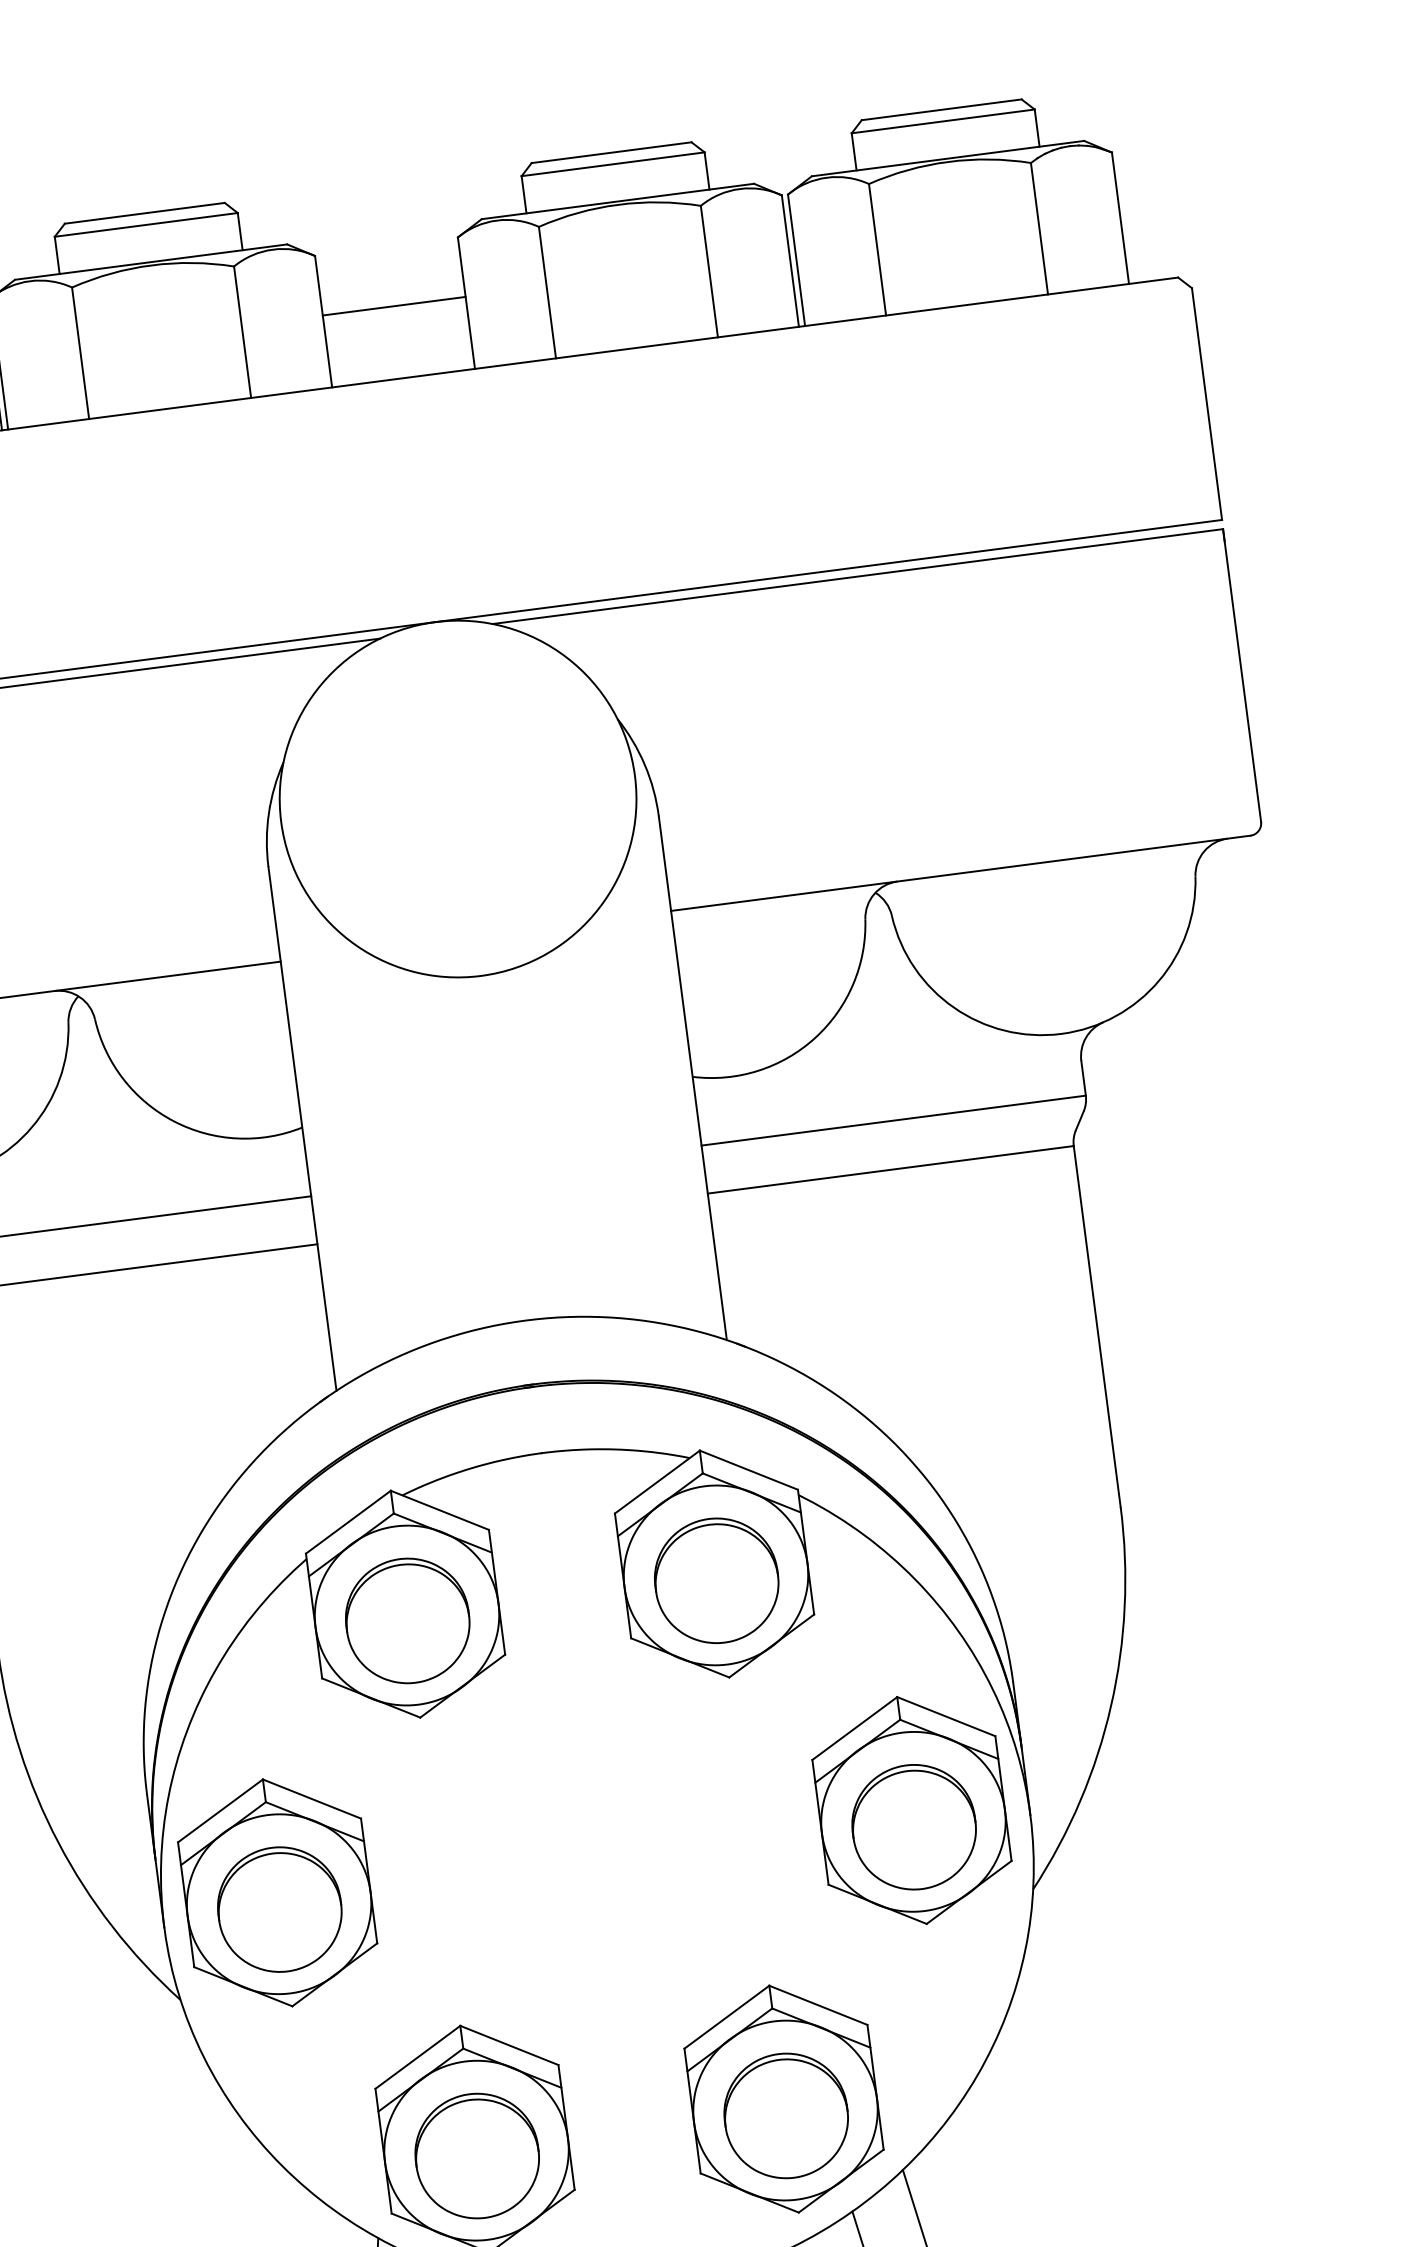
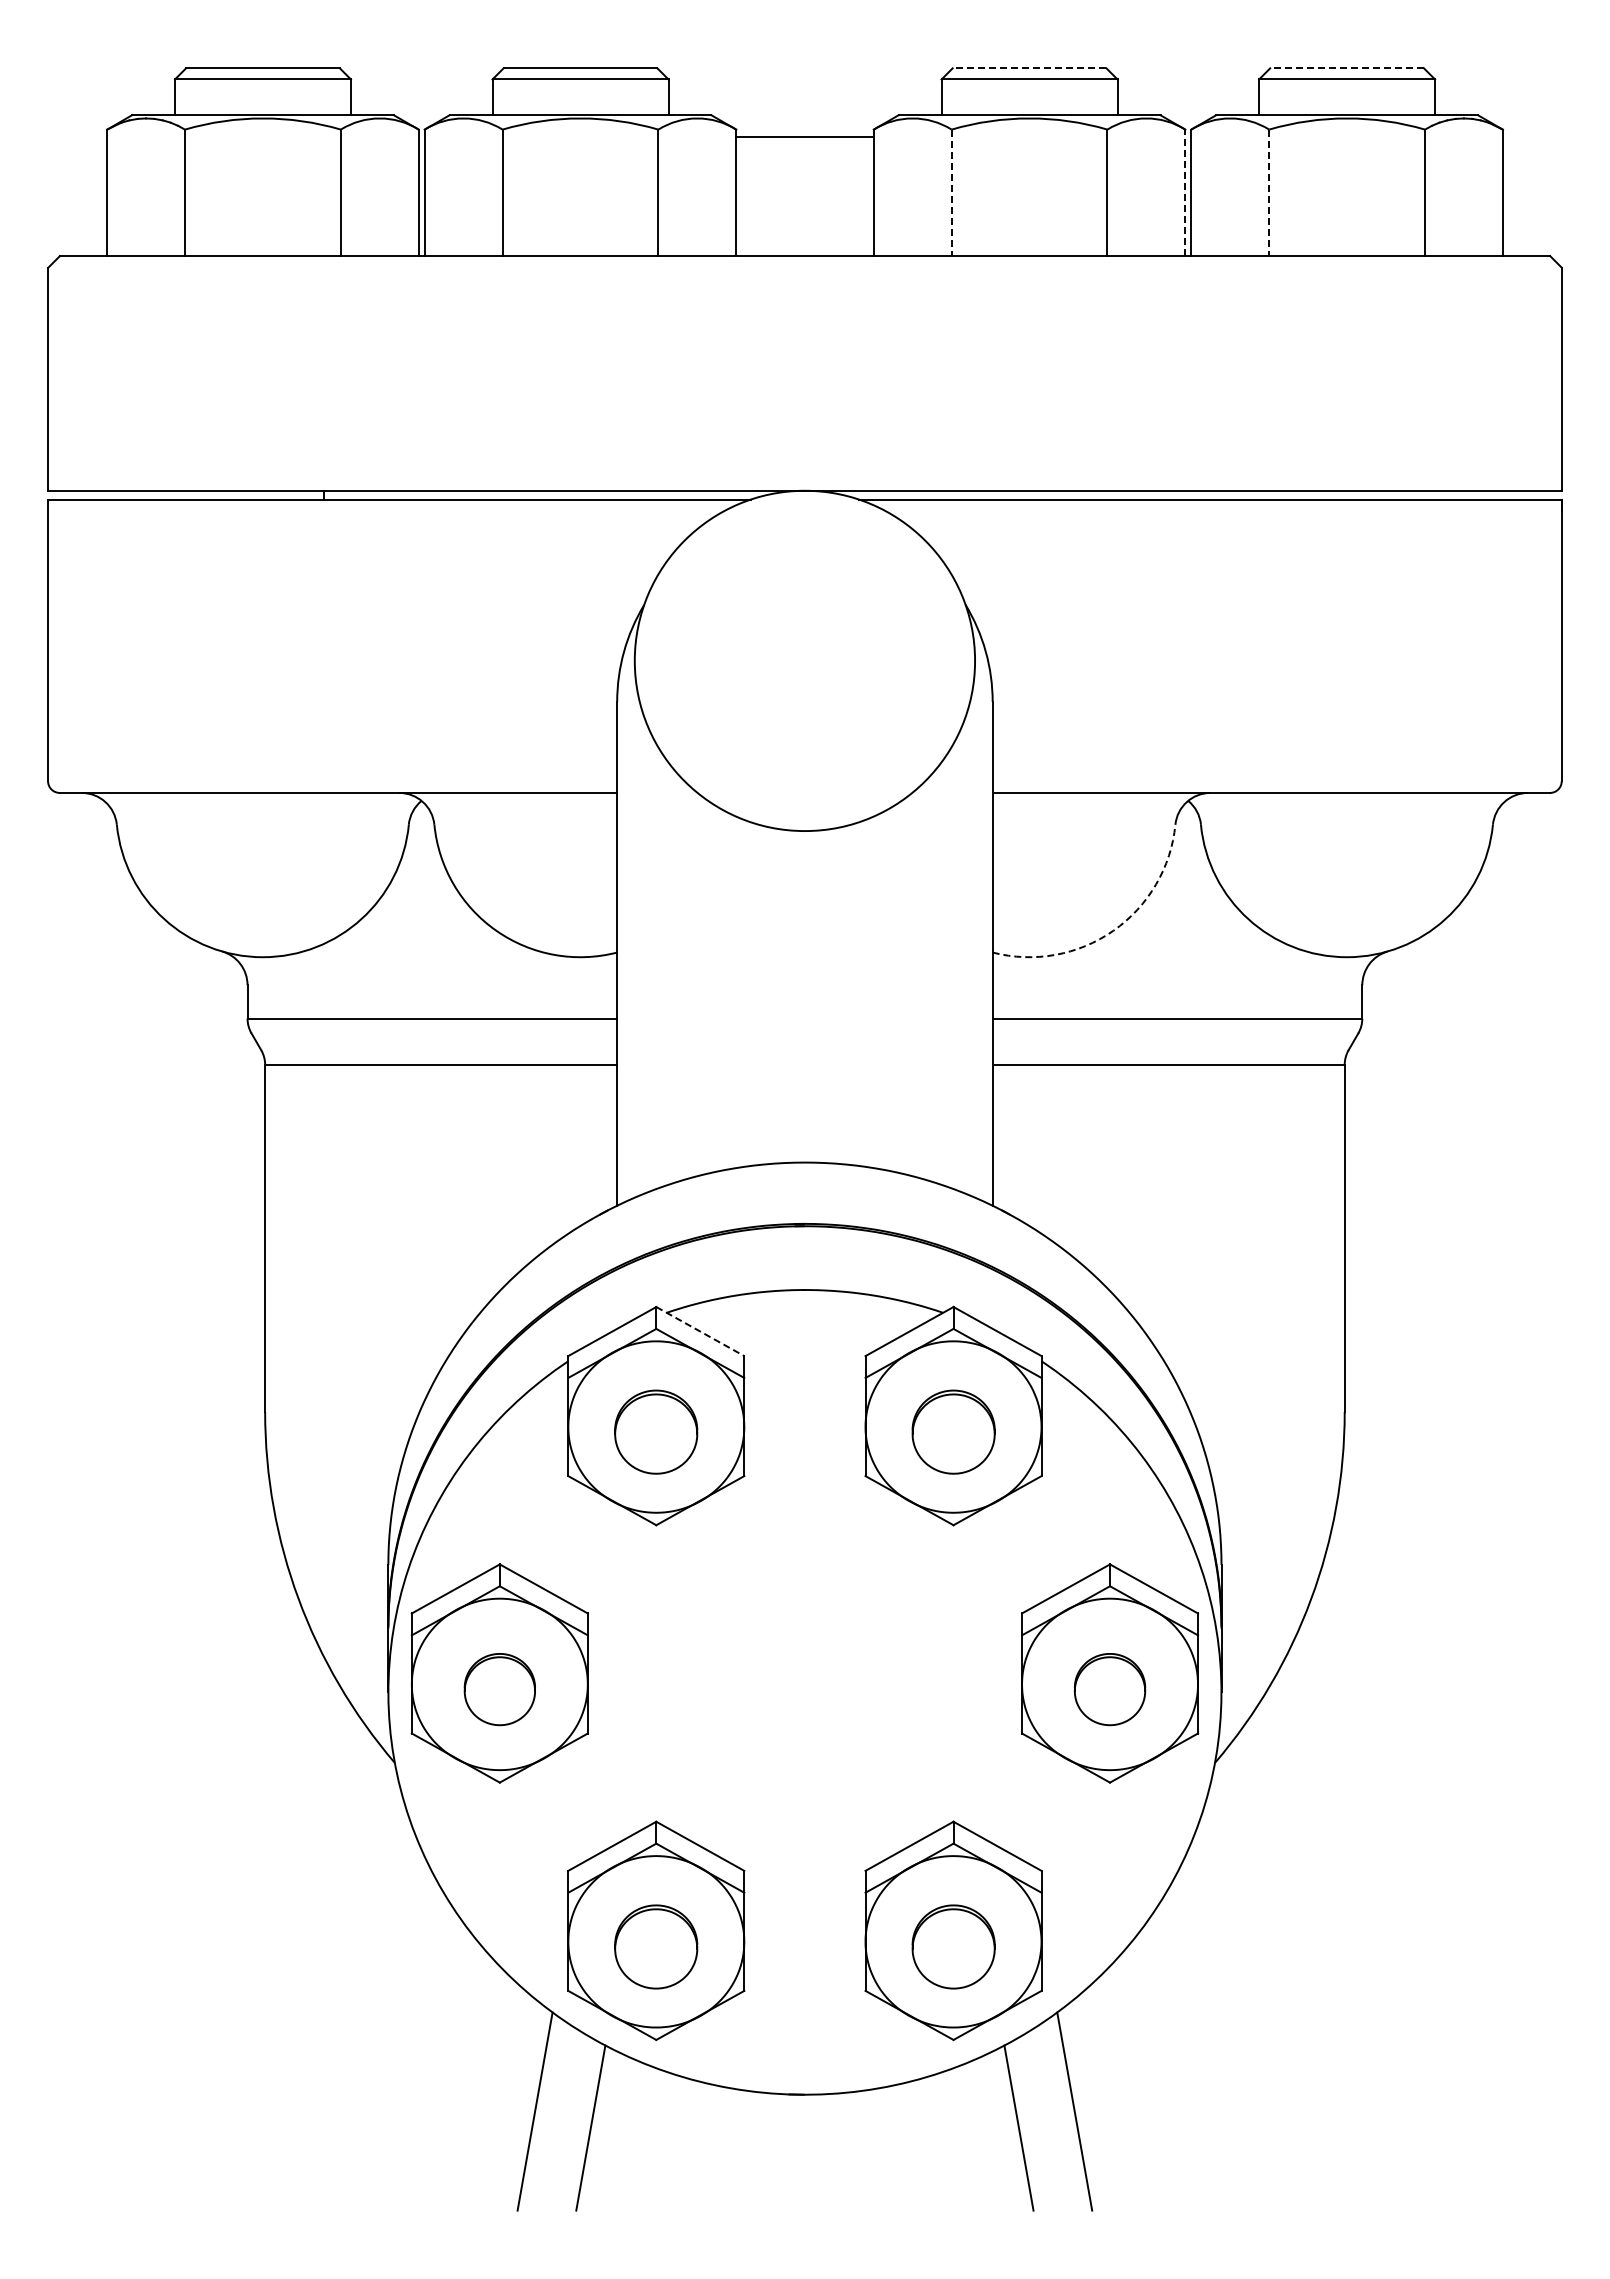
line: (942, 109) -> (1347, 68), solid -> dashed
line: (611, 152) -> (1029, 68), solid -> dashed
line: (877, 250) -> (1269, 193), solid -> dashed
line: (790, 260) -> (1185, 192), solid -> dashed
line: (547, 293) -> (951, 193), solid -> dashed
line: (393, 305) -> (804, 136), moved
arc: (815, 1037) -> (1113, 930), solid -> dashed
line: (440, 1510) -> (700, 1331), solid -> dashed
part: (716, 1580) -> (953, 1431), size x0.7
part: (406, 1620) -> (655, 1431), size x0.7
part: (913, 1827) -> (1109, 1689), size x0.6
part: (279, 1909) -> (499, 1689), size x0.6
part: (786, 2115) -> (953, 1946), size x0.7
part: (476, 2155) -> (655, 1946), size x0.7

